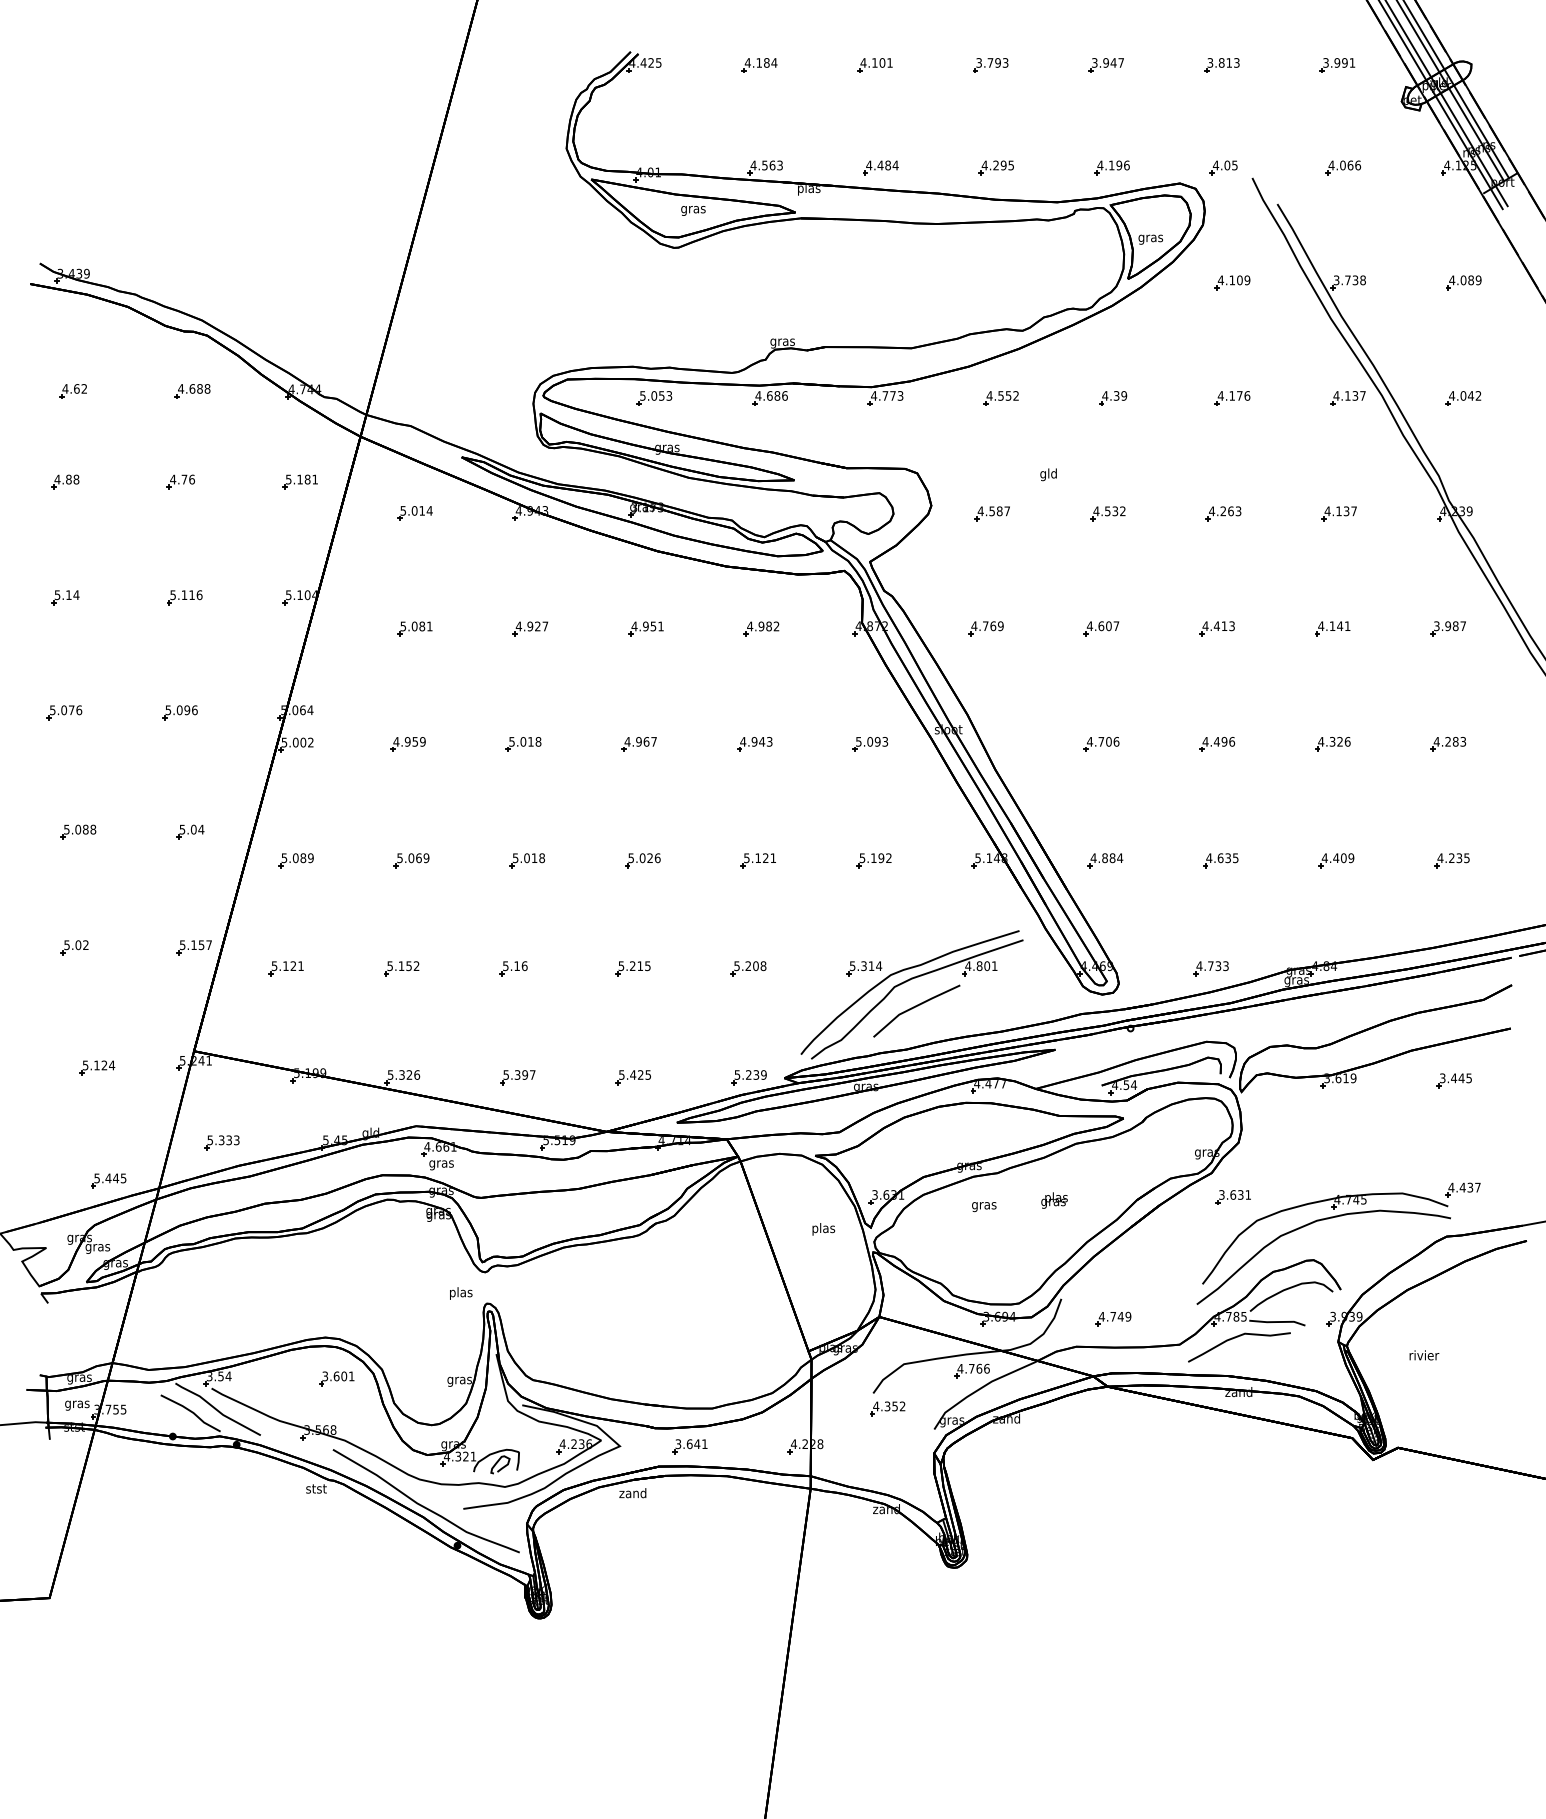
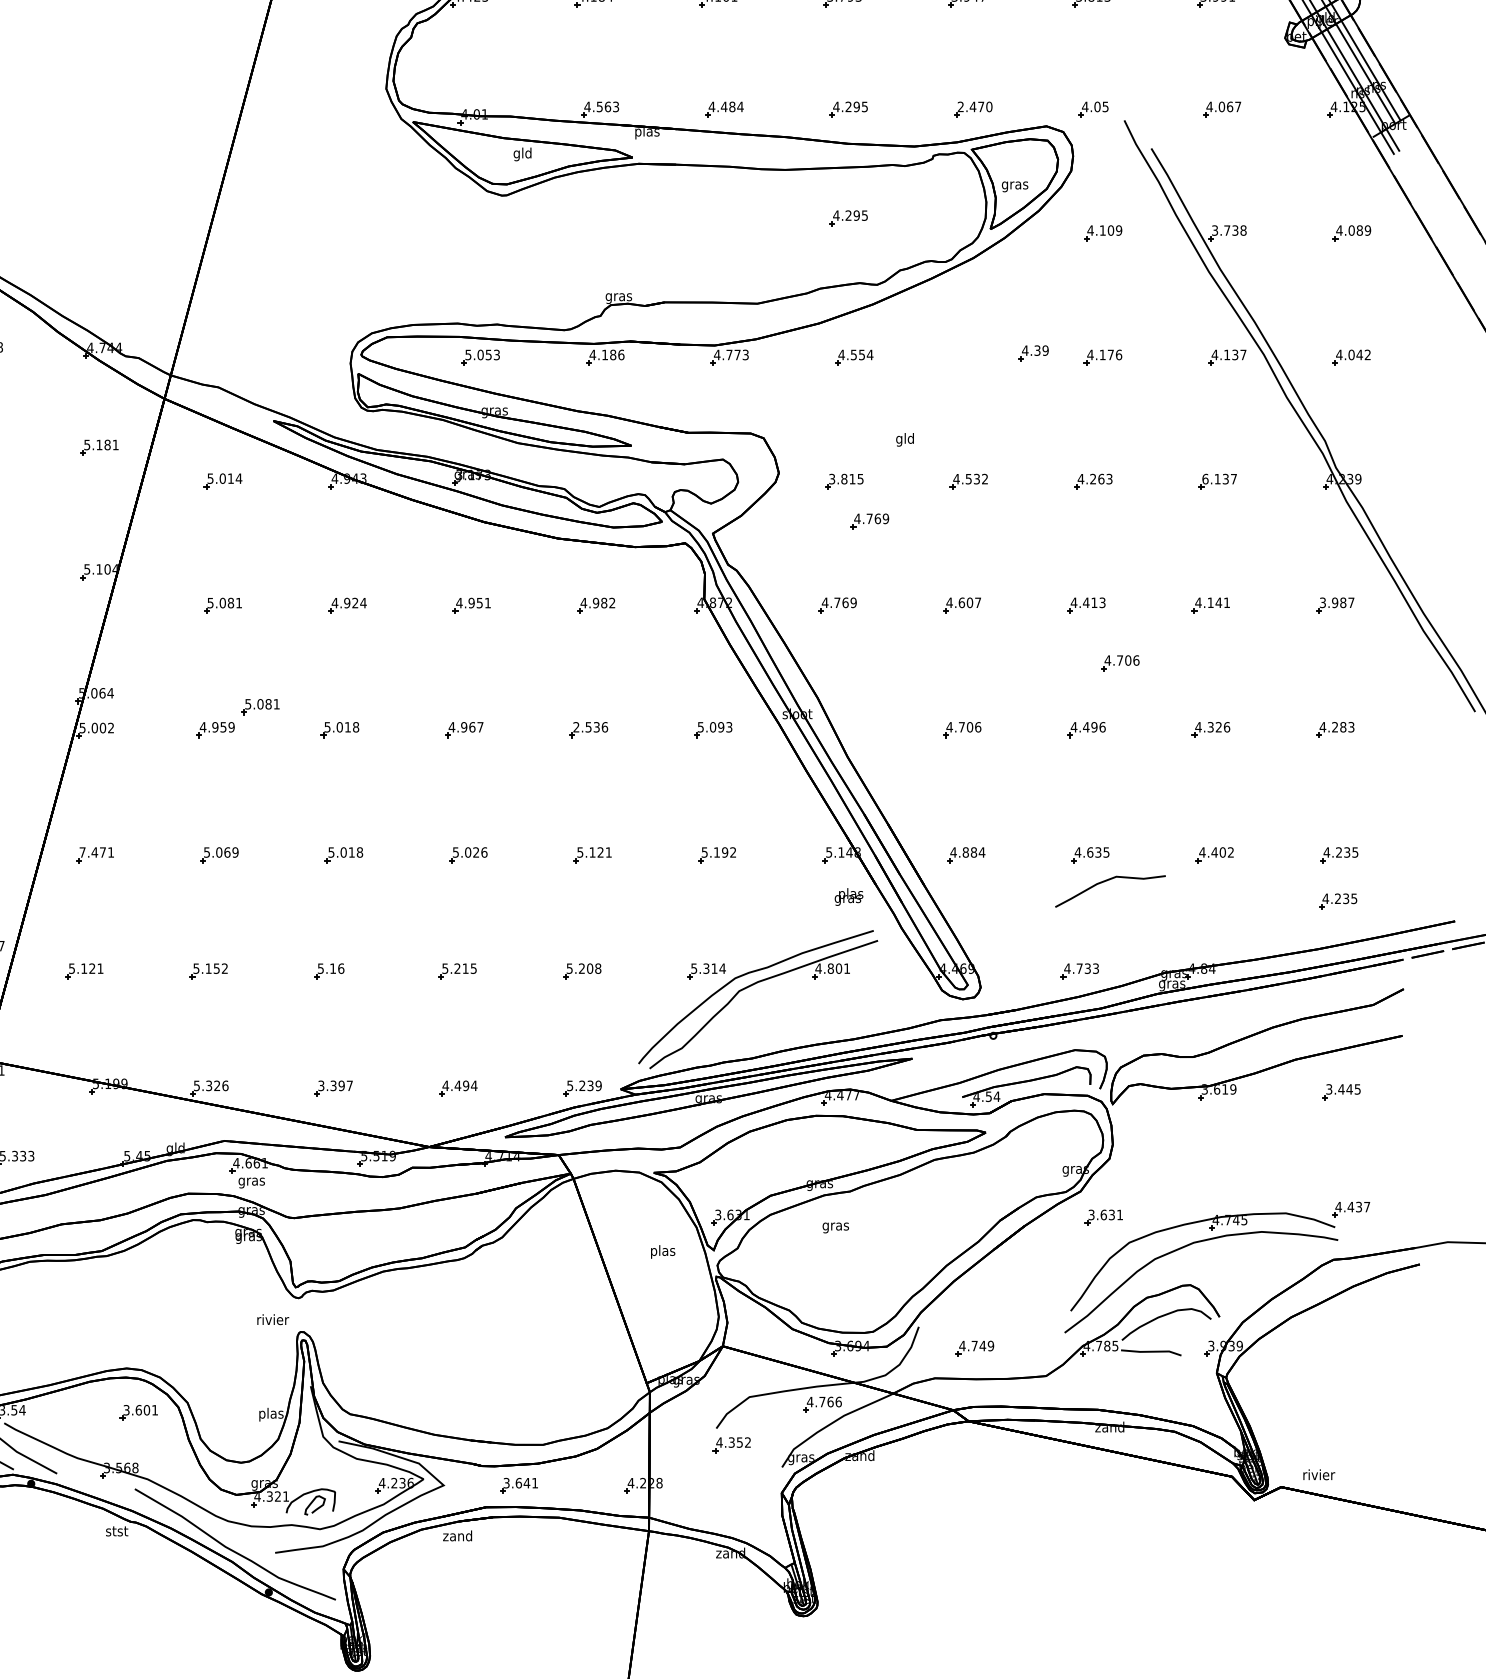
text: (1113, 165) -> (974, 106), 4.196 -> 2.470
text: (1358, 165) -> (1238, 106), 4.066 -> 4.067
text: (693, 209) -> (522, 154), gras -> gld
part: (995, 268) -> (847, 217), added
text: (769, 395) -> (604, 354), 4.686 -> 4.186
text: (1016, 395) -> (870, 354), 4.552 -> 4.554
part: (1113, 398) -> (1034, 353), moved
text: (993, 511) -> (845, 479), 4.587 -> 3.815
text: (1327, 511) -> (1205, 479), 4.137 -> 6.137
part: (1015, 550) -> (869, 521), added
text: (545, 626) -> (363, 603), 4.927 -> 4.924
part: (1248, 682) -> (1120, 663), added
part: (449, 722) -> (260, 706), added
text: (756, 741) -> (590, 726), 4.943 -> 2.536
text: (297, 858) -> (96, 852), 5.089 -> 7.471
text: (1351, 858) -> (1231, 852), 4.409 -> 4.402
part: (1450, 903) -> (1337, 901), added
line: (914, 1008) -> (760, 1014), removed
text: (505, 1074) -> (320, 1085), 5.397 -> 3.397
text: (634, 1074) -> (459, 1085), 5.425 -> 4.494
text: (1054, 1200) -> (849, 896), moved
text: (461, 1293) -> (273, 1321), plas -> rivier
curve: (1235, 1338) -> (1106, 881), moved
text: (1424, 1355) -> (1319, 1474), moved
text: (459, 1380) -> (271, 1414), gras -> plas

